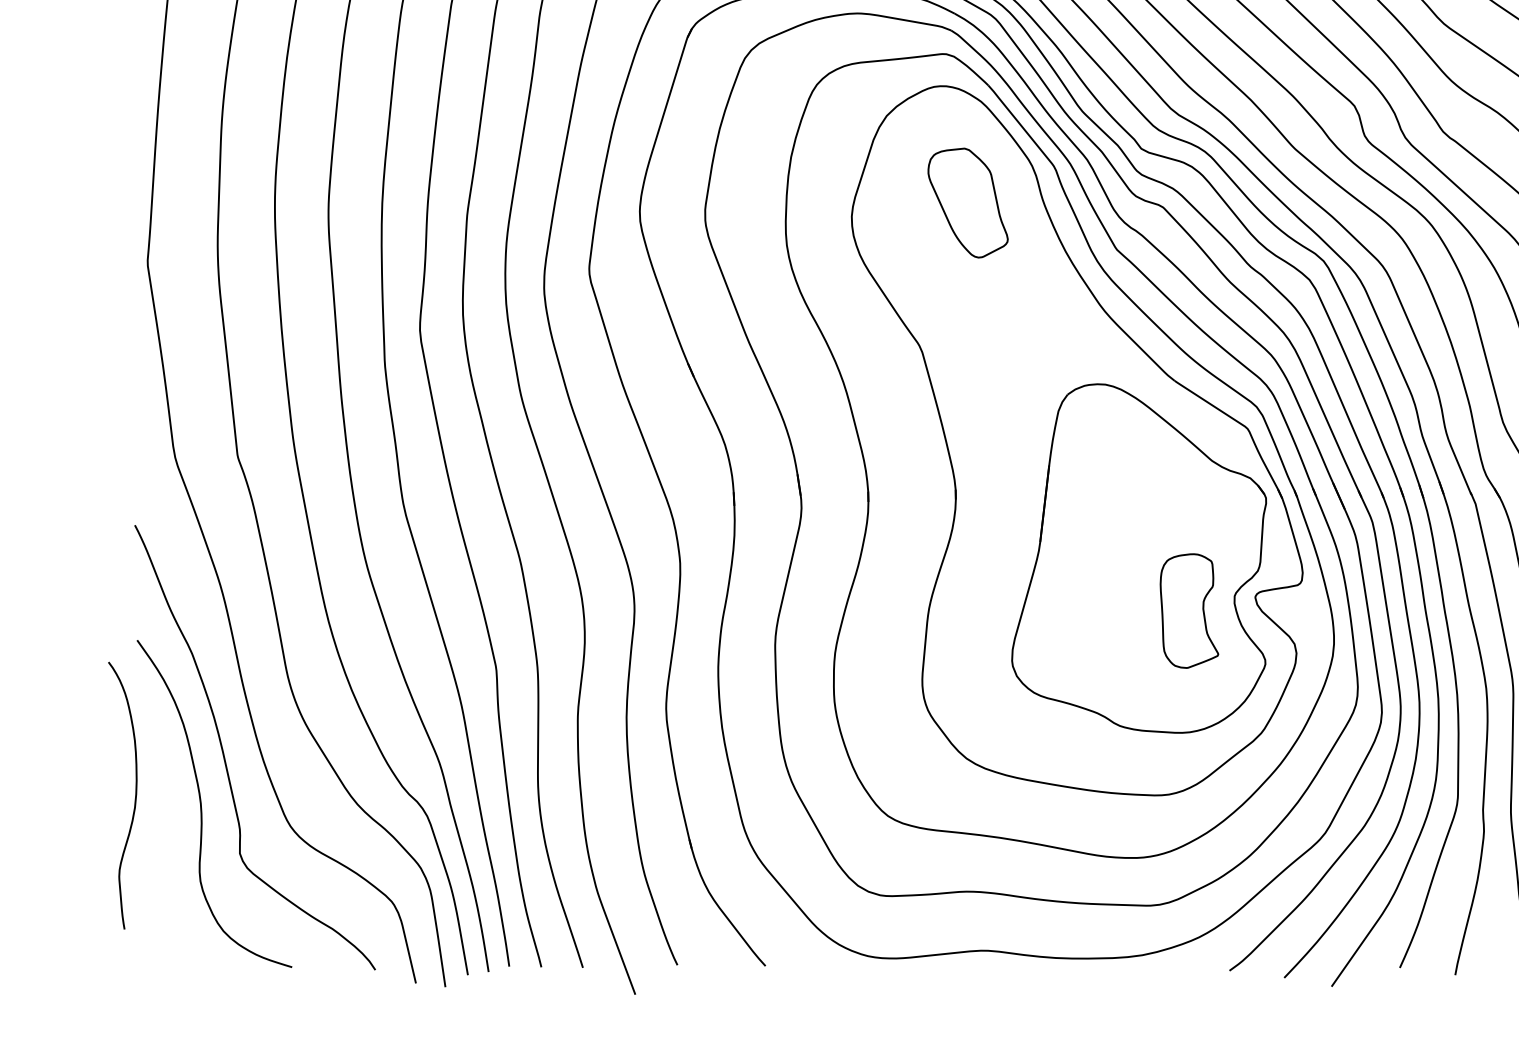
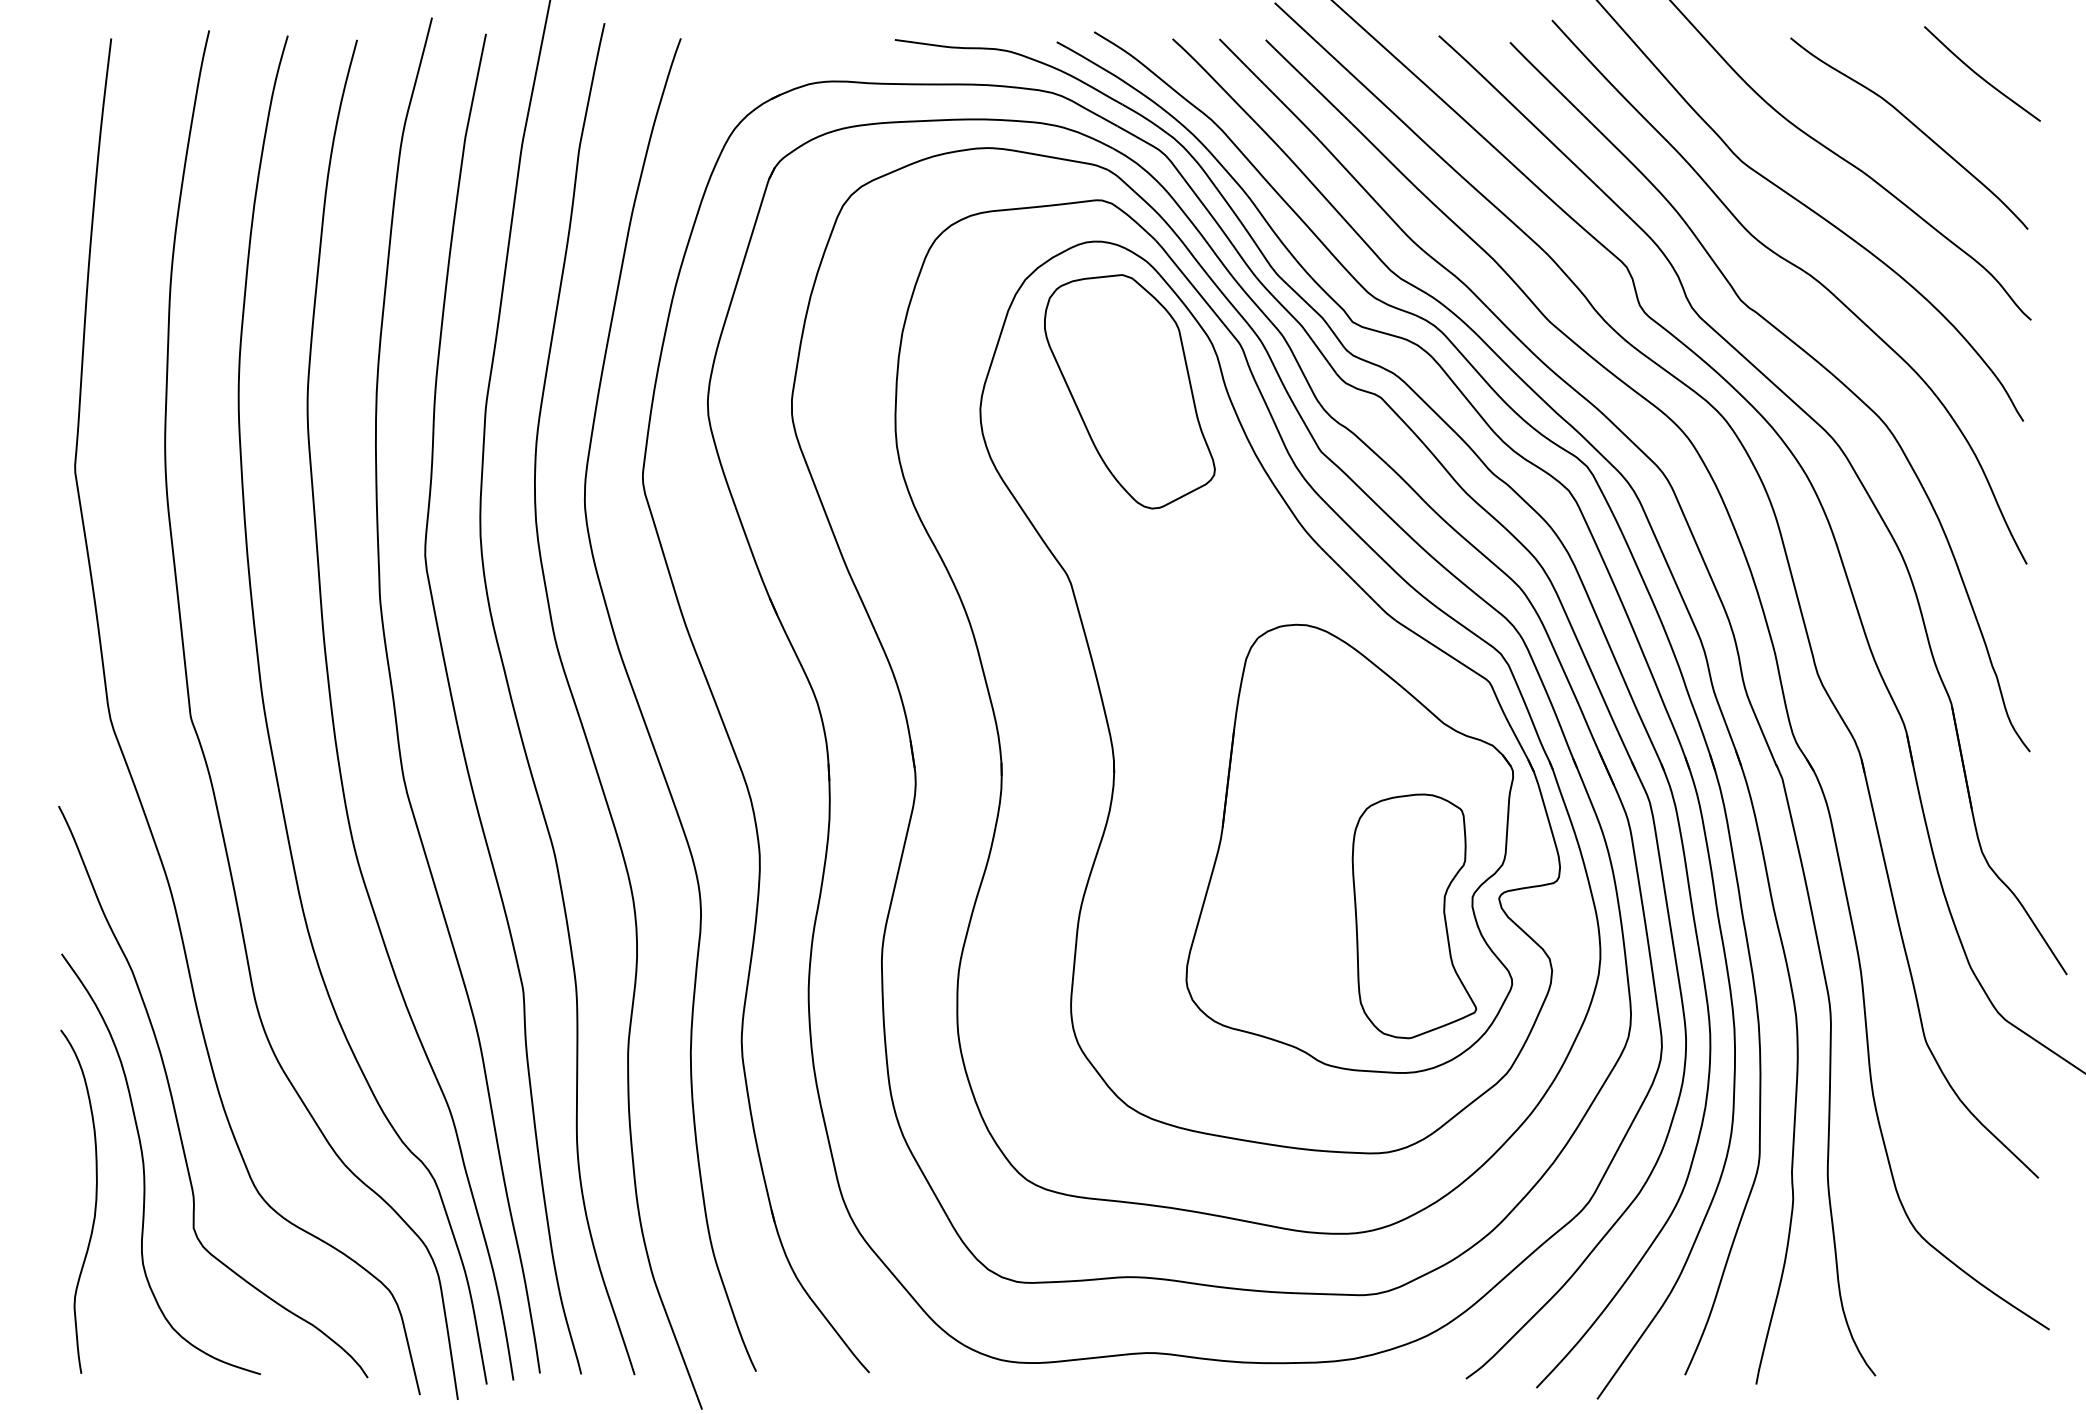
part: (967, 202) -> (1129, 391), size x1.67
part: (1189, 611) -> (1414, 916), size x1.67
curve: (134, 799) -> (94, 1206), moved

